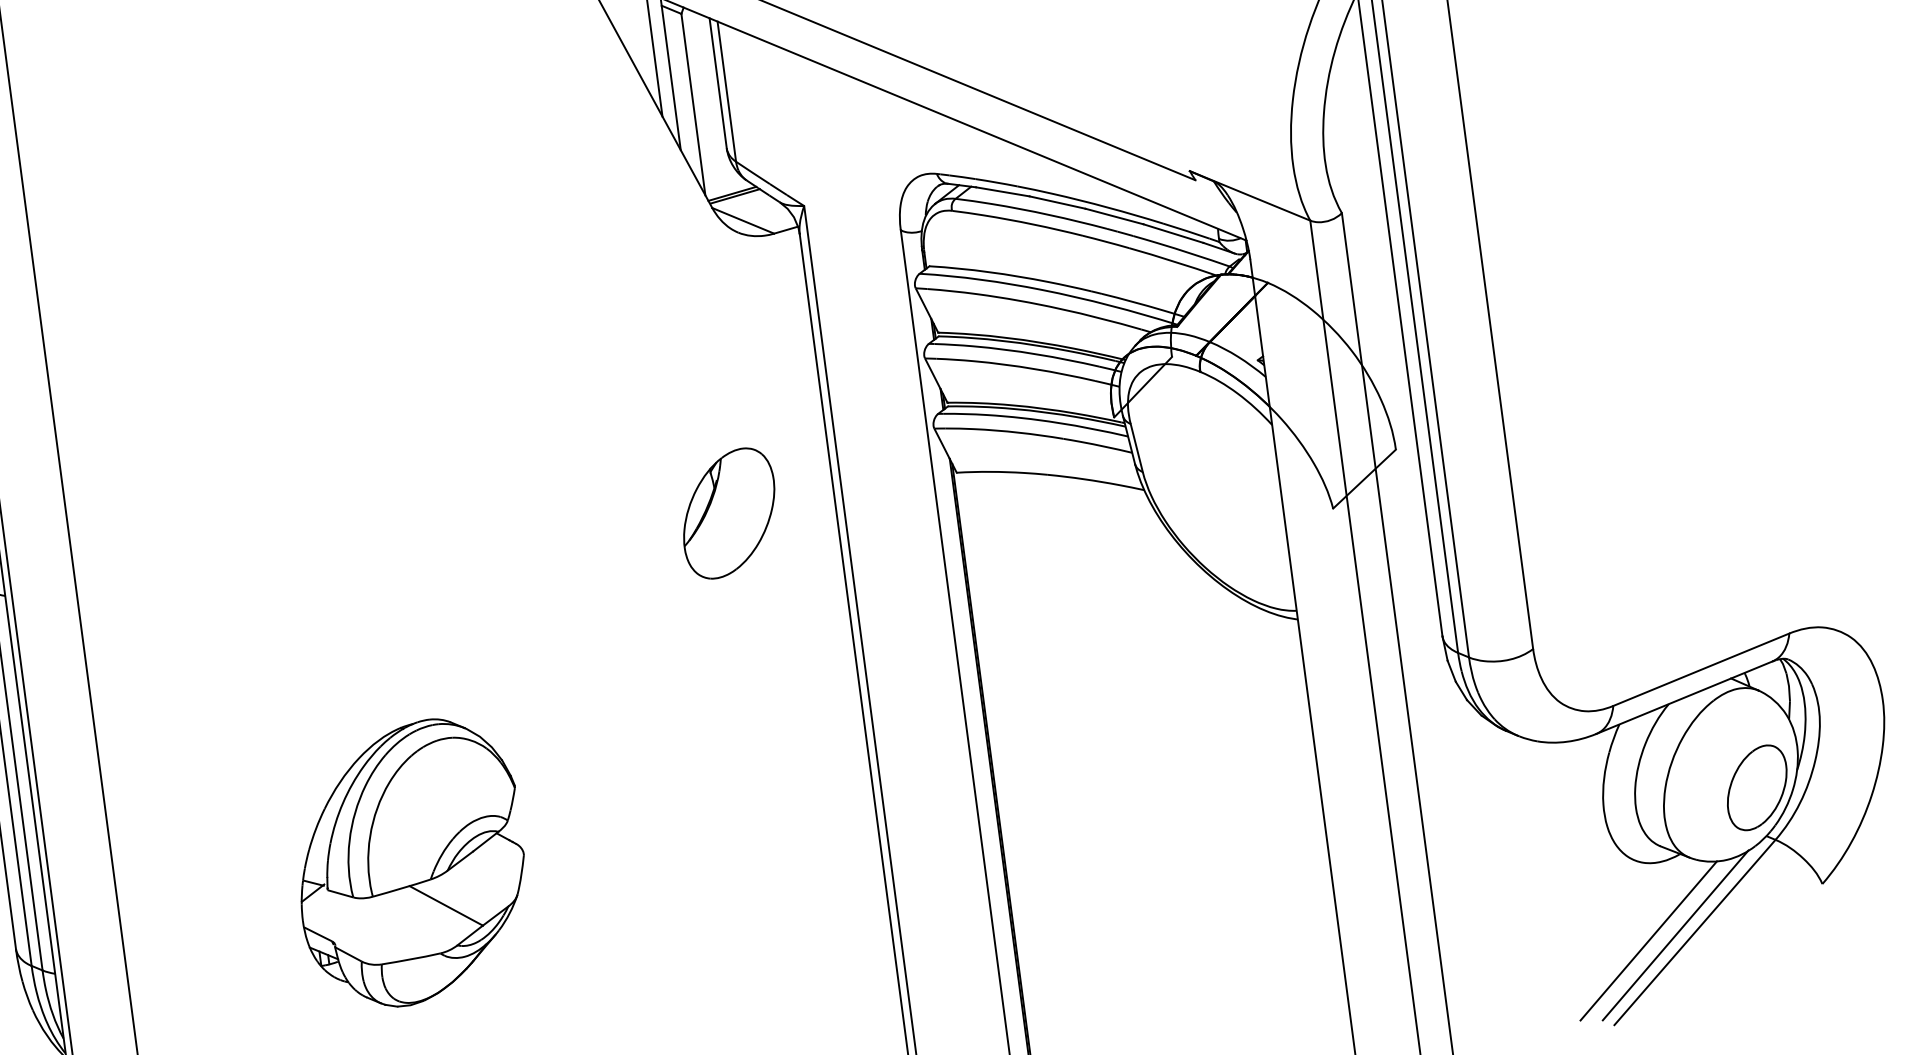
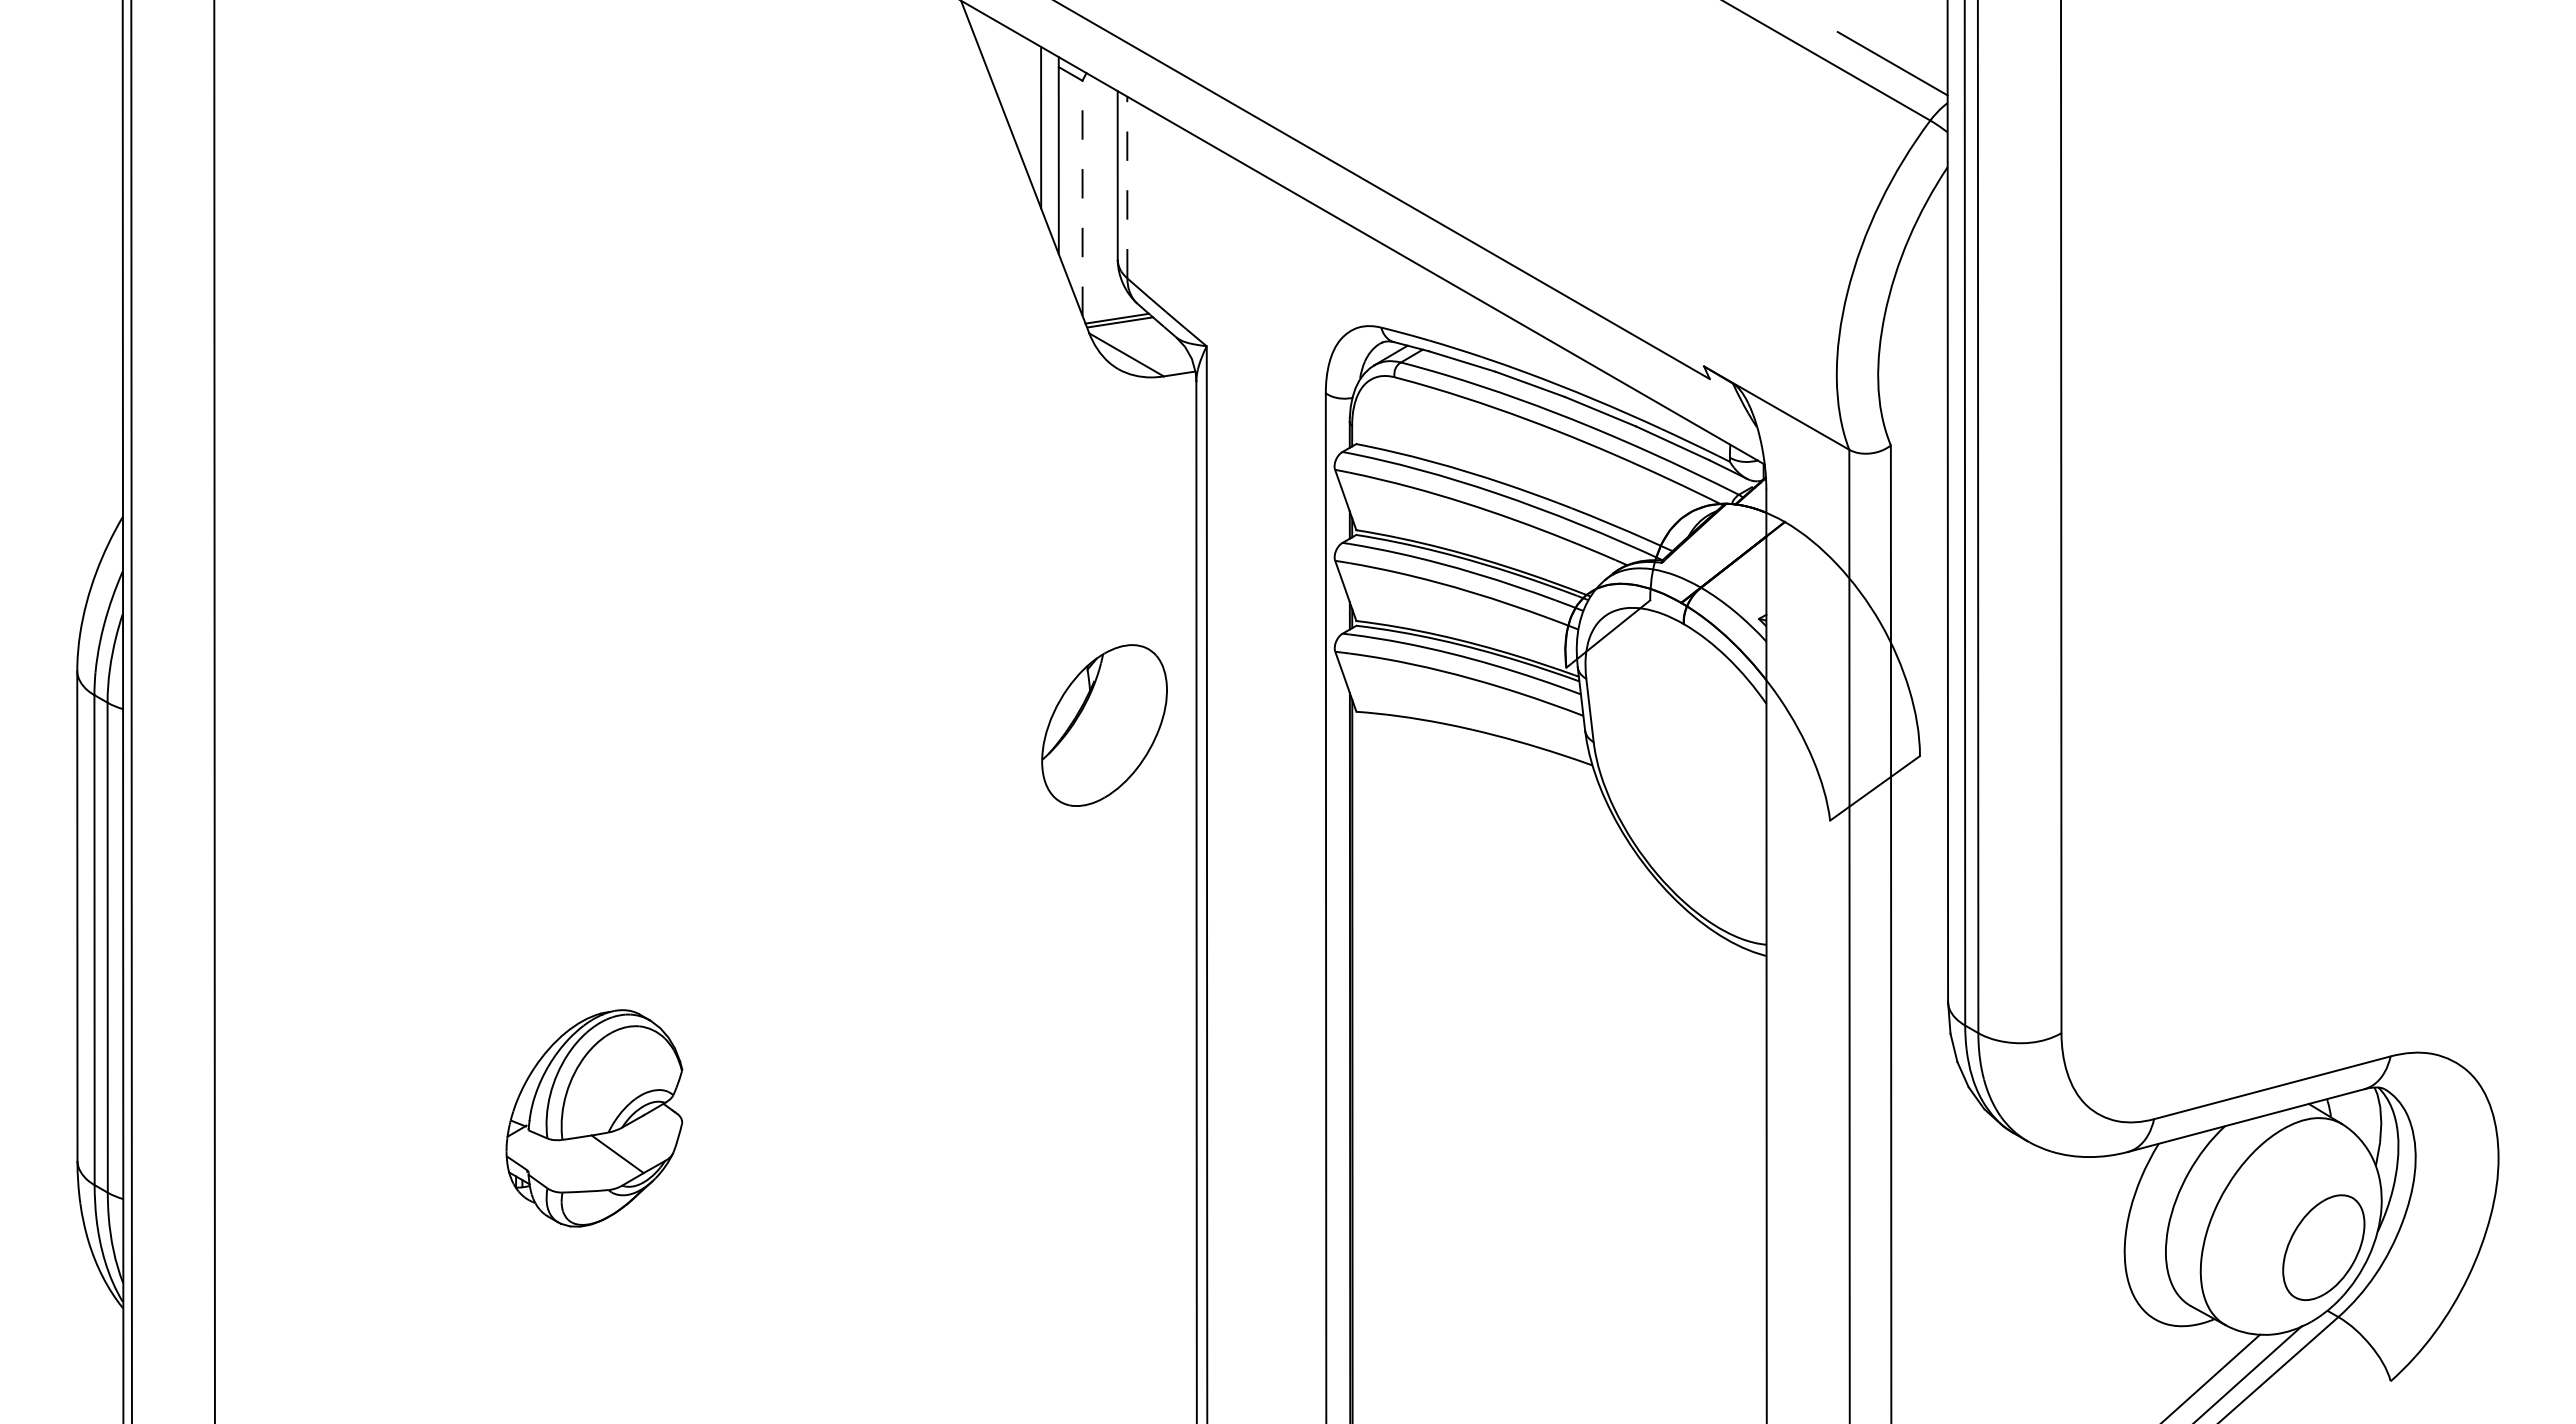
line: (726, 91) -> (1127, 187), solid -> dashed
line: (693, 104) -> (1082, 198), solid -> dashed
part: (729, 513) -> (1104, 725), moved
part: (410, 863) -> (594, 1118), size x0.6

